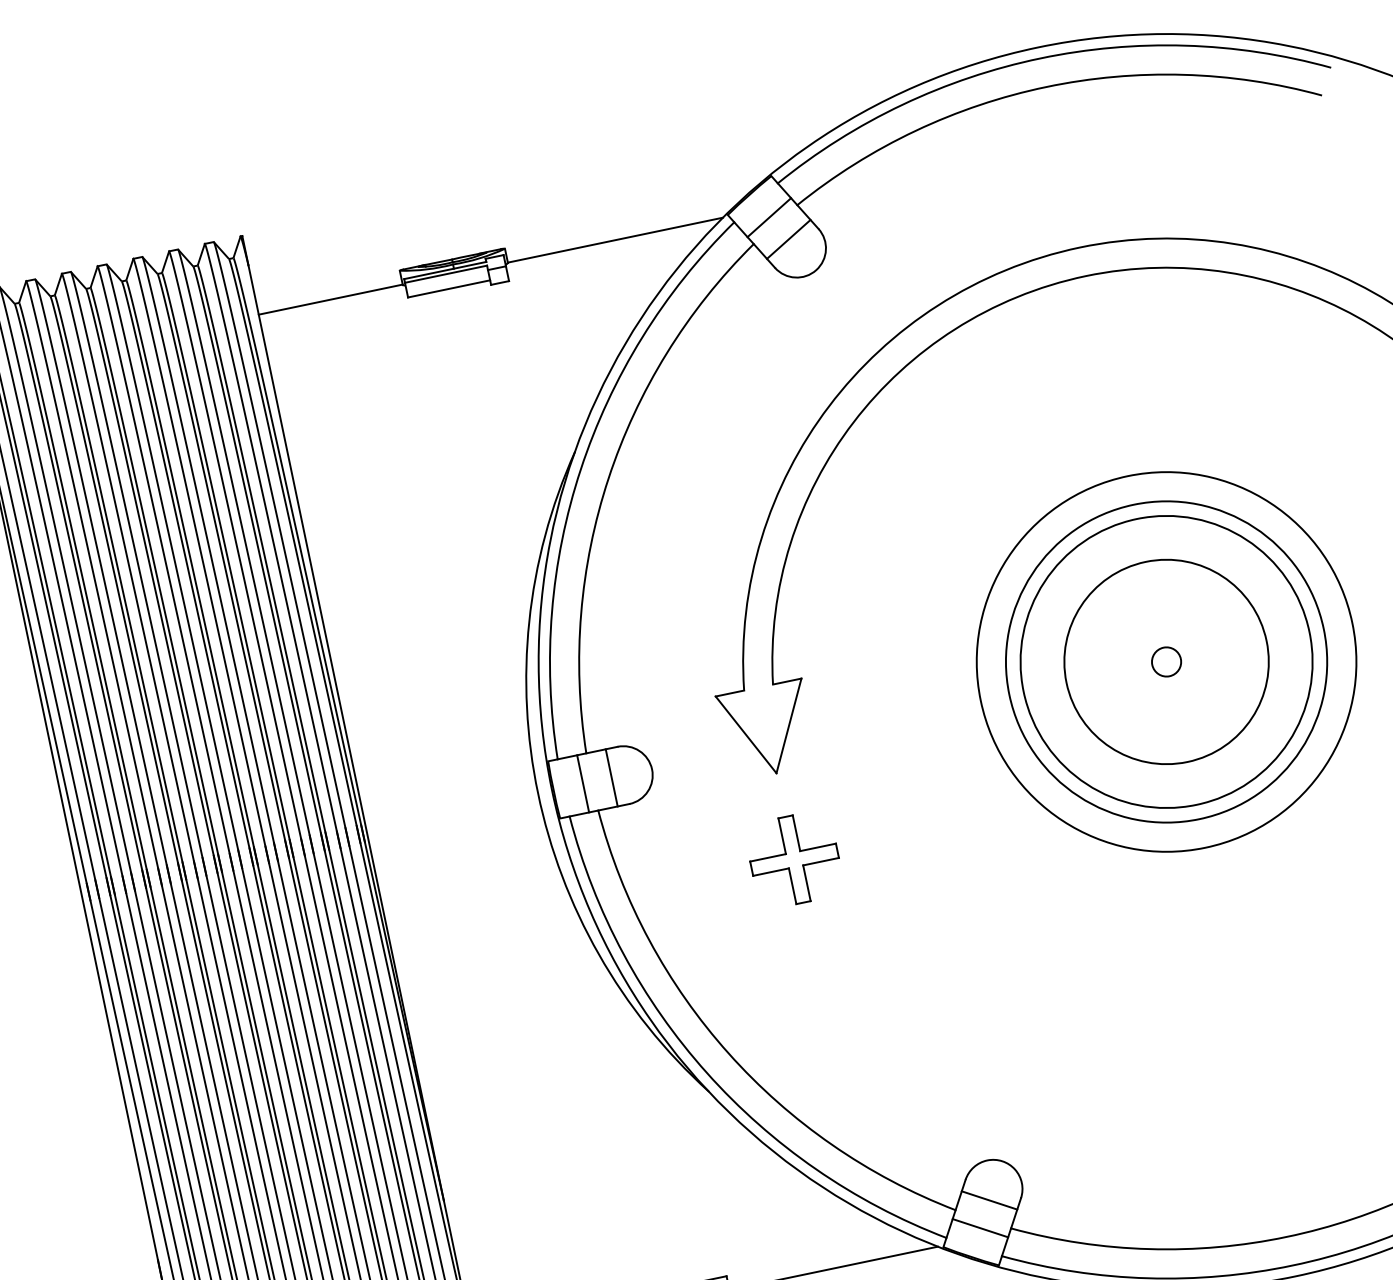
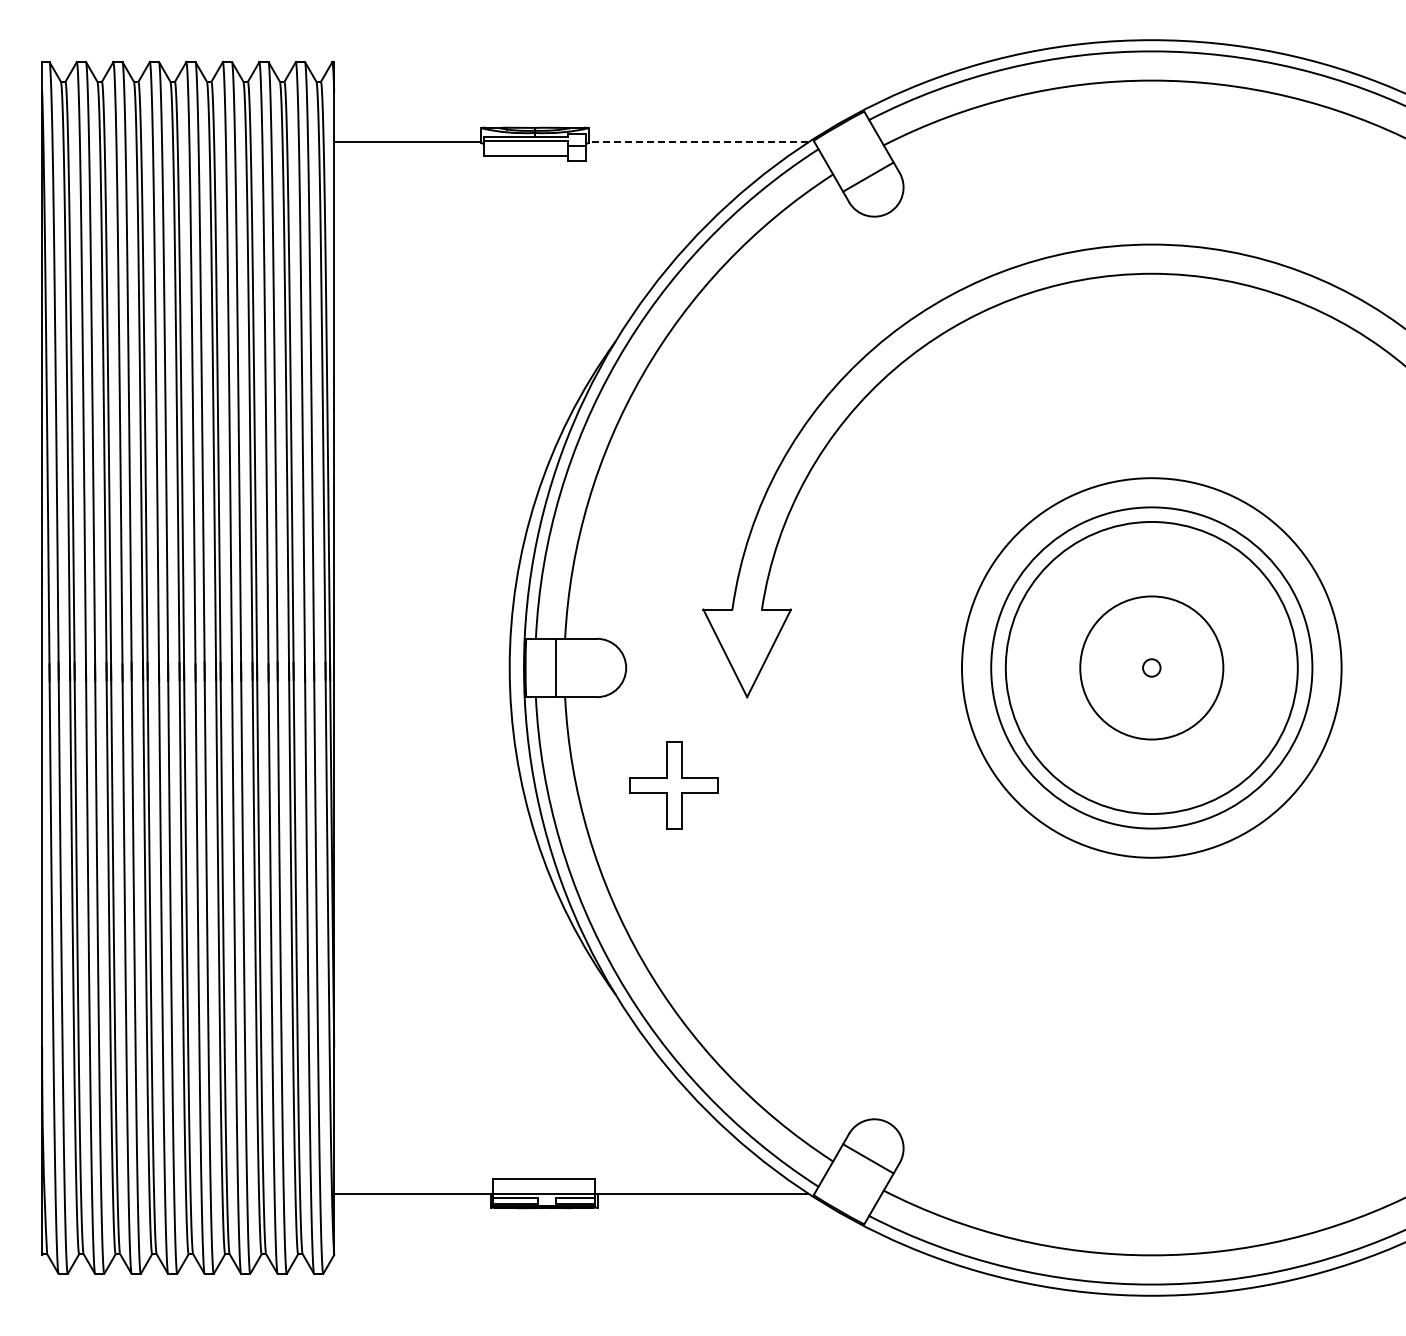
line: (768, 217) -> (853, 151), removed
line: (615, 240) -> (698, 142), solid -> dashed
circle: (1166, 661) -> (1151, 667), size x0.6
circle: (1166, 661) -> (1151, 667), size x0.7
line: (611, 777) -> (584, 667), removed
part: (793, 859) -> (673, 785), moved
line: (980, 1227) -> (853, 1183), removed

